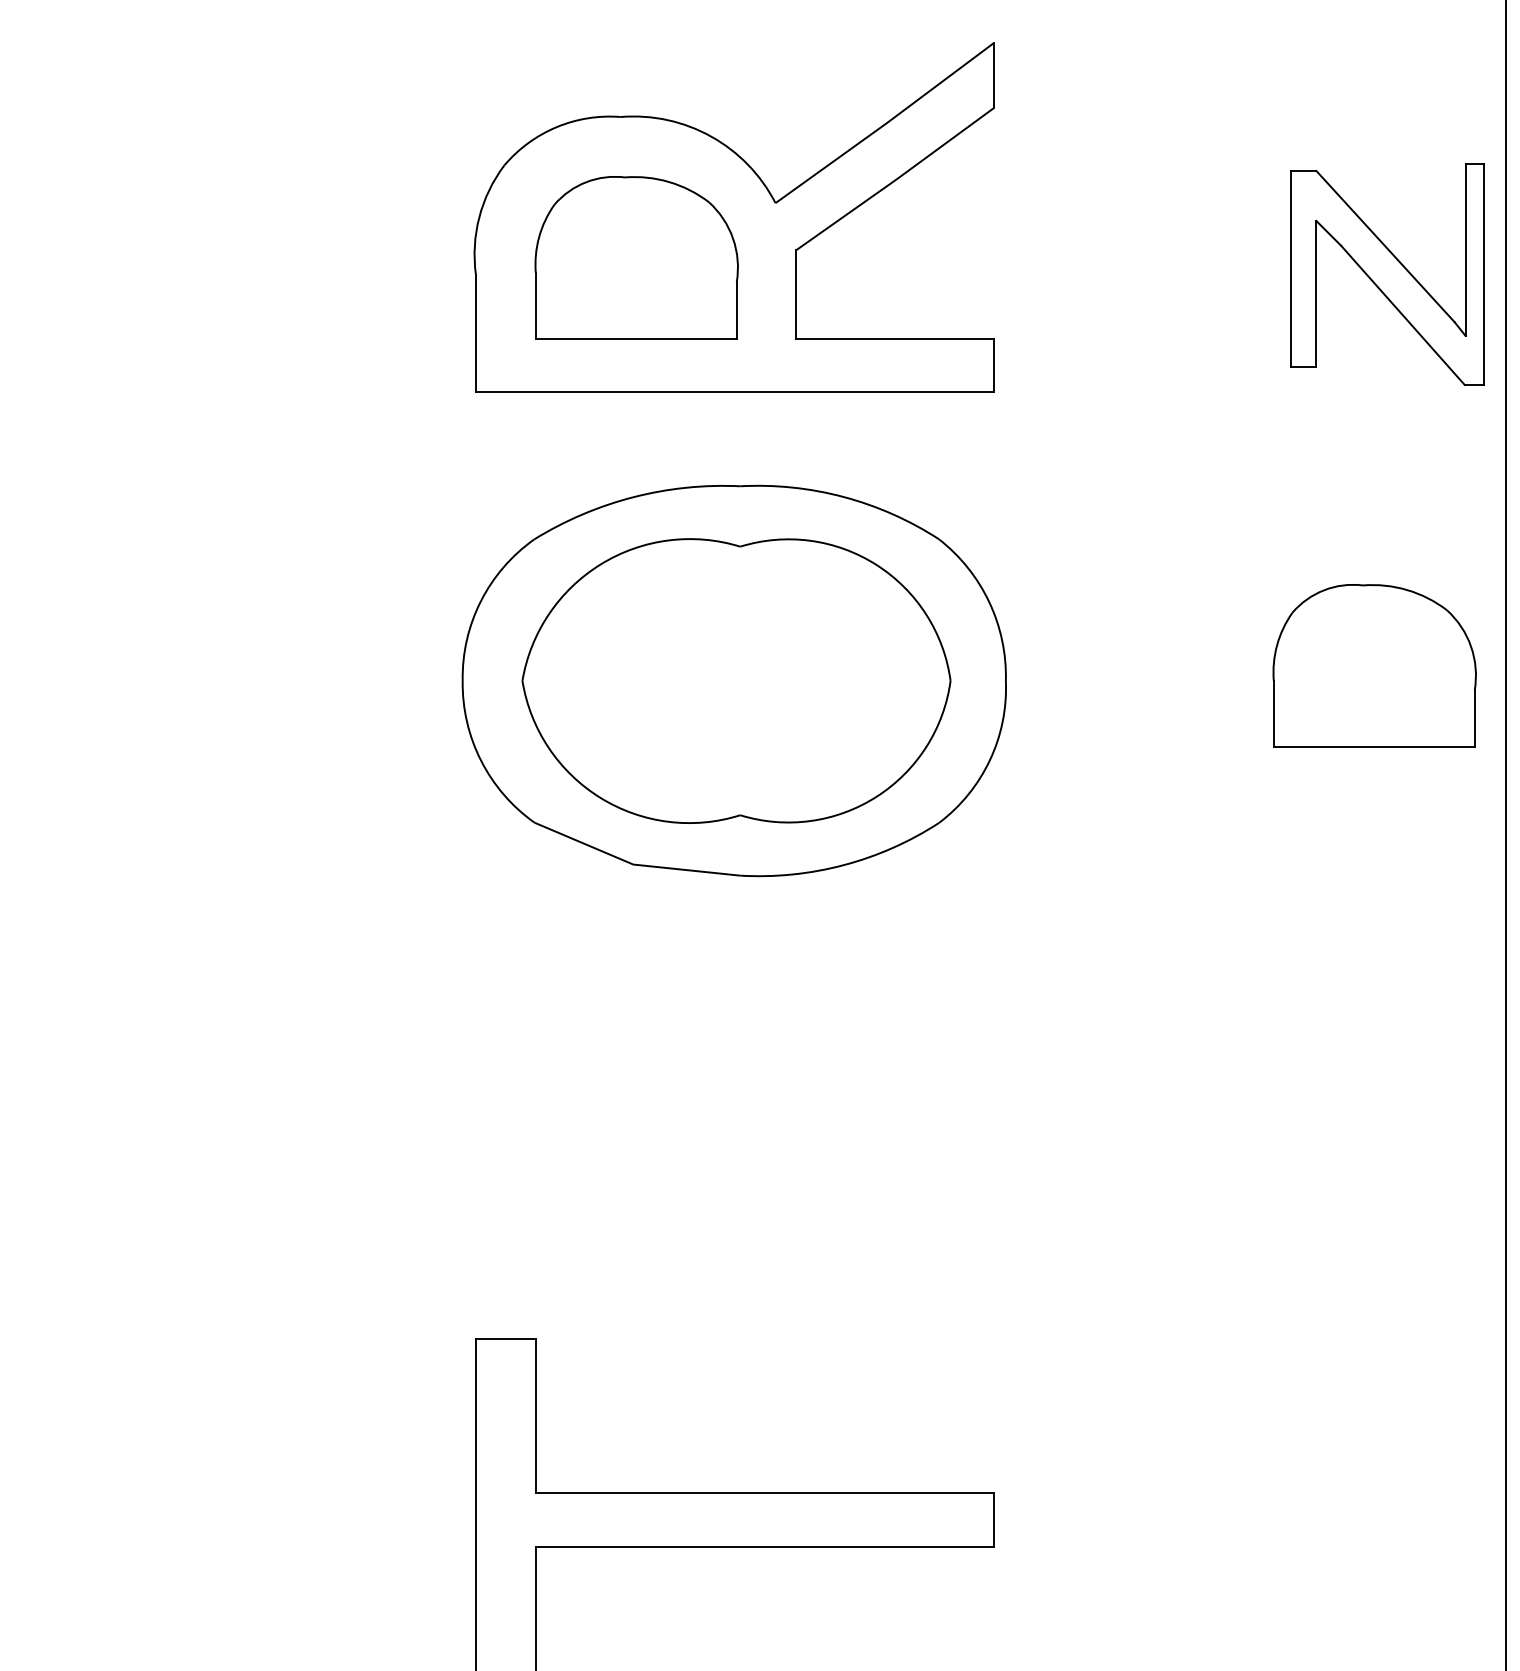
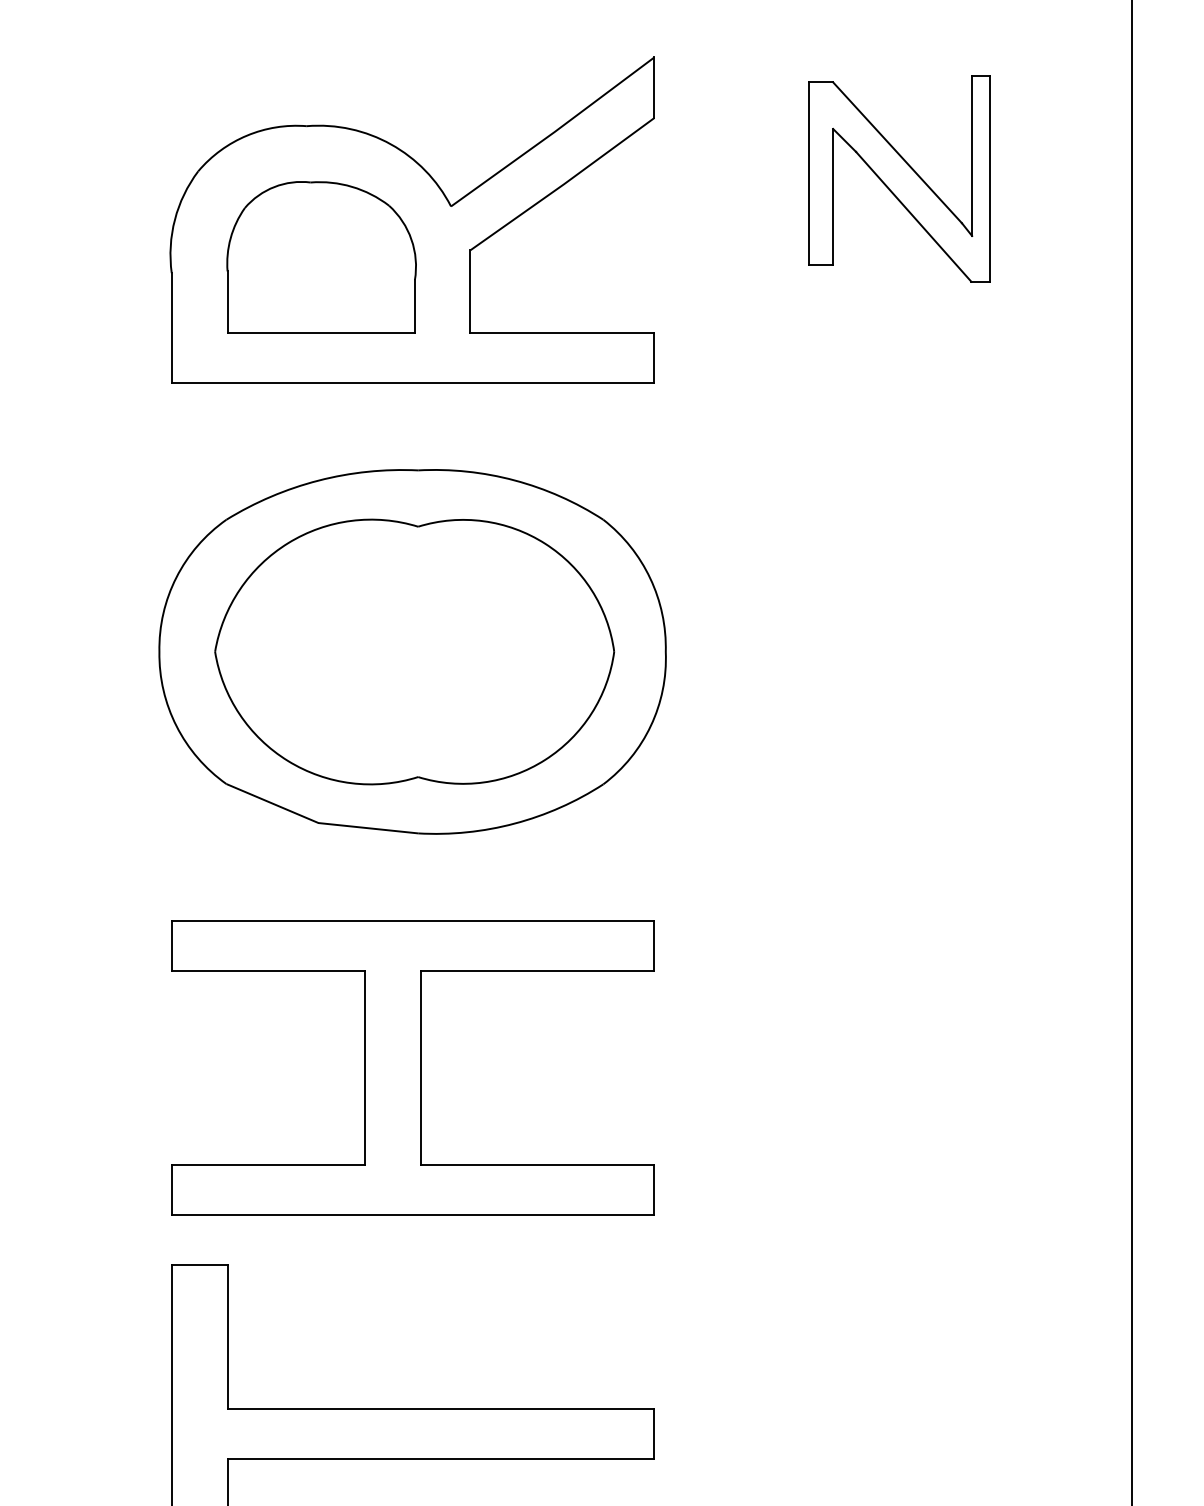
part: (1387, 274) -> (899, 178), moved
part: (1374, 665) -> (1009, 637), removed
part: (734, 1127) -> (412, 1068), added

